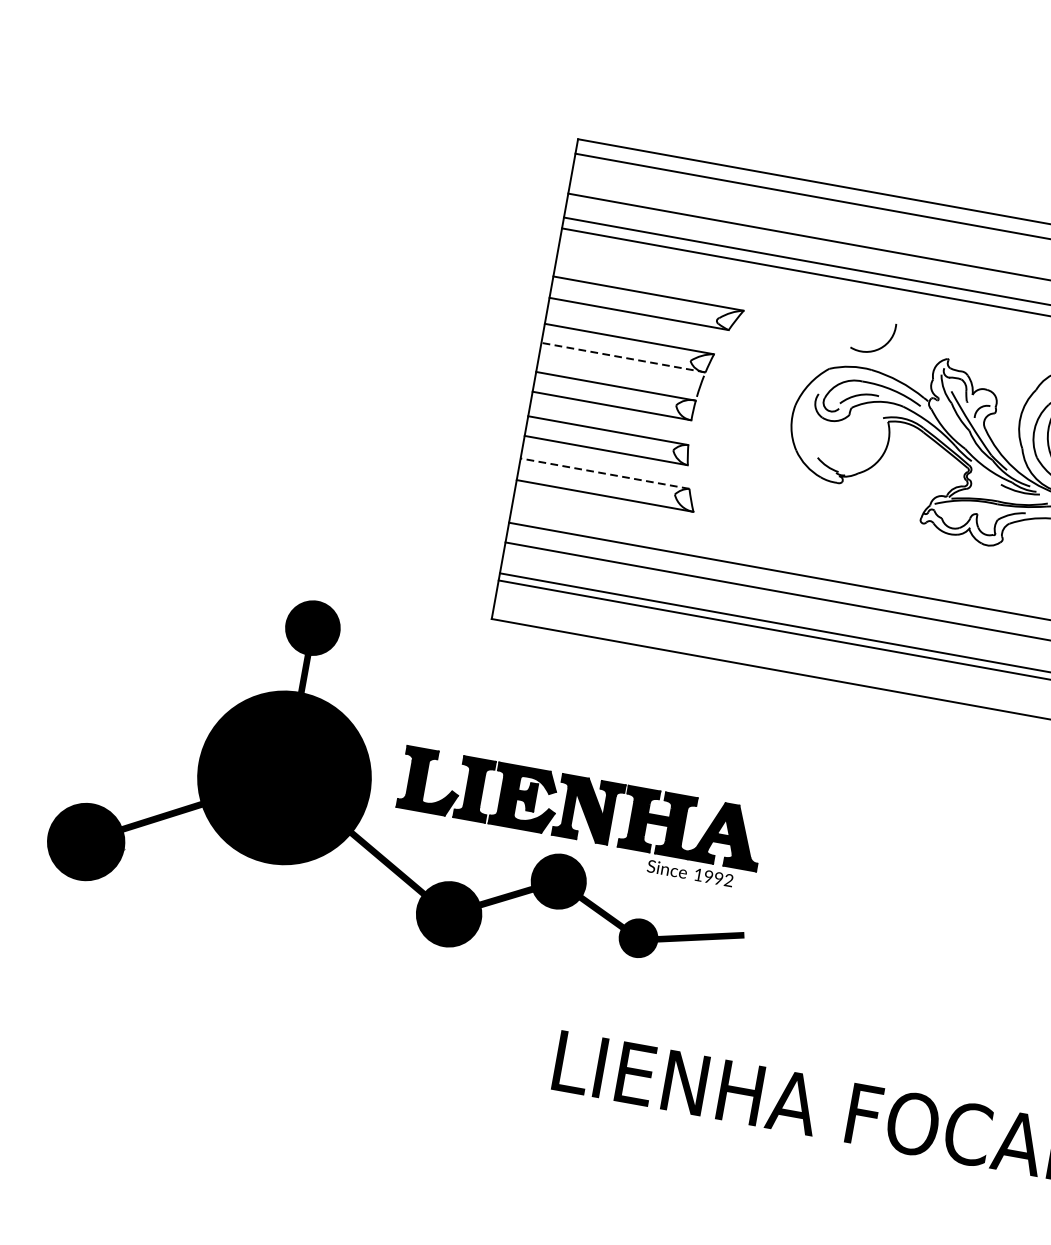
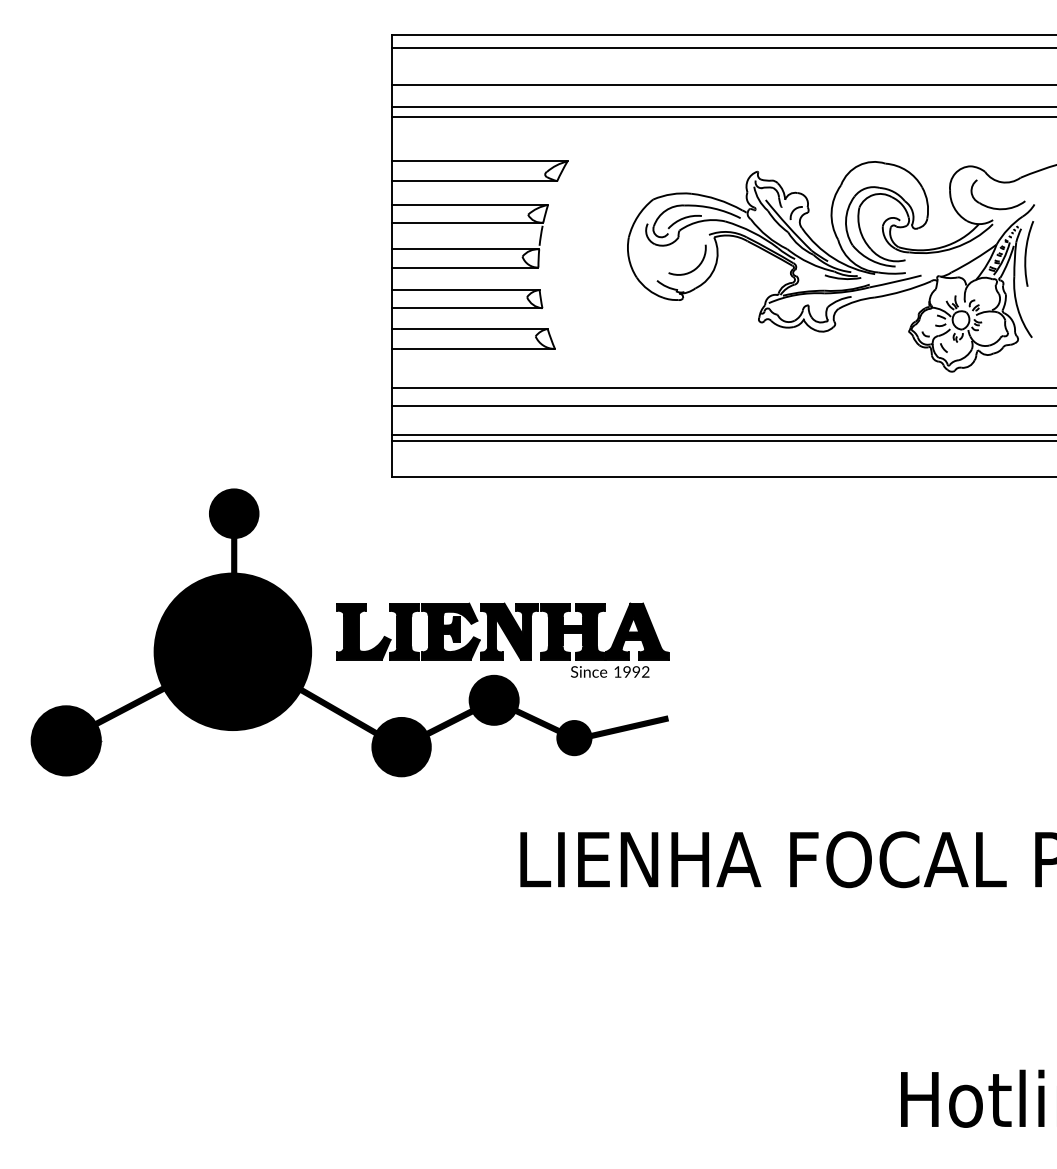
arc: (880, 346) -> (695, 267), moved
line: (623, 357) -> (467, 222), dashed -> solid
line: (604, 474) -> (469, 329), dashed -> solid

